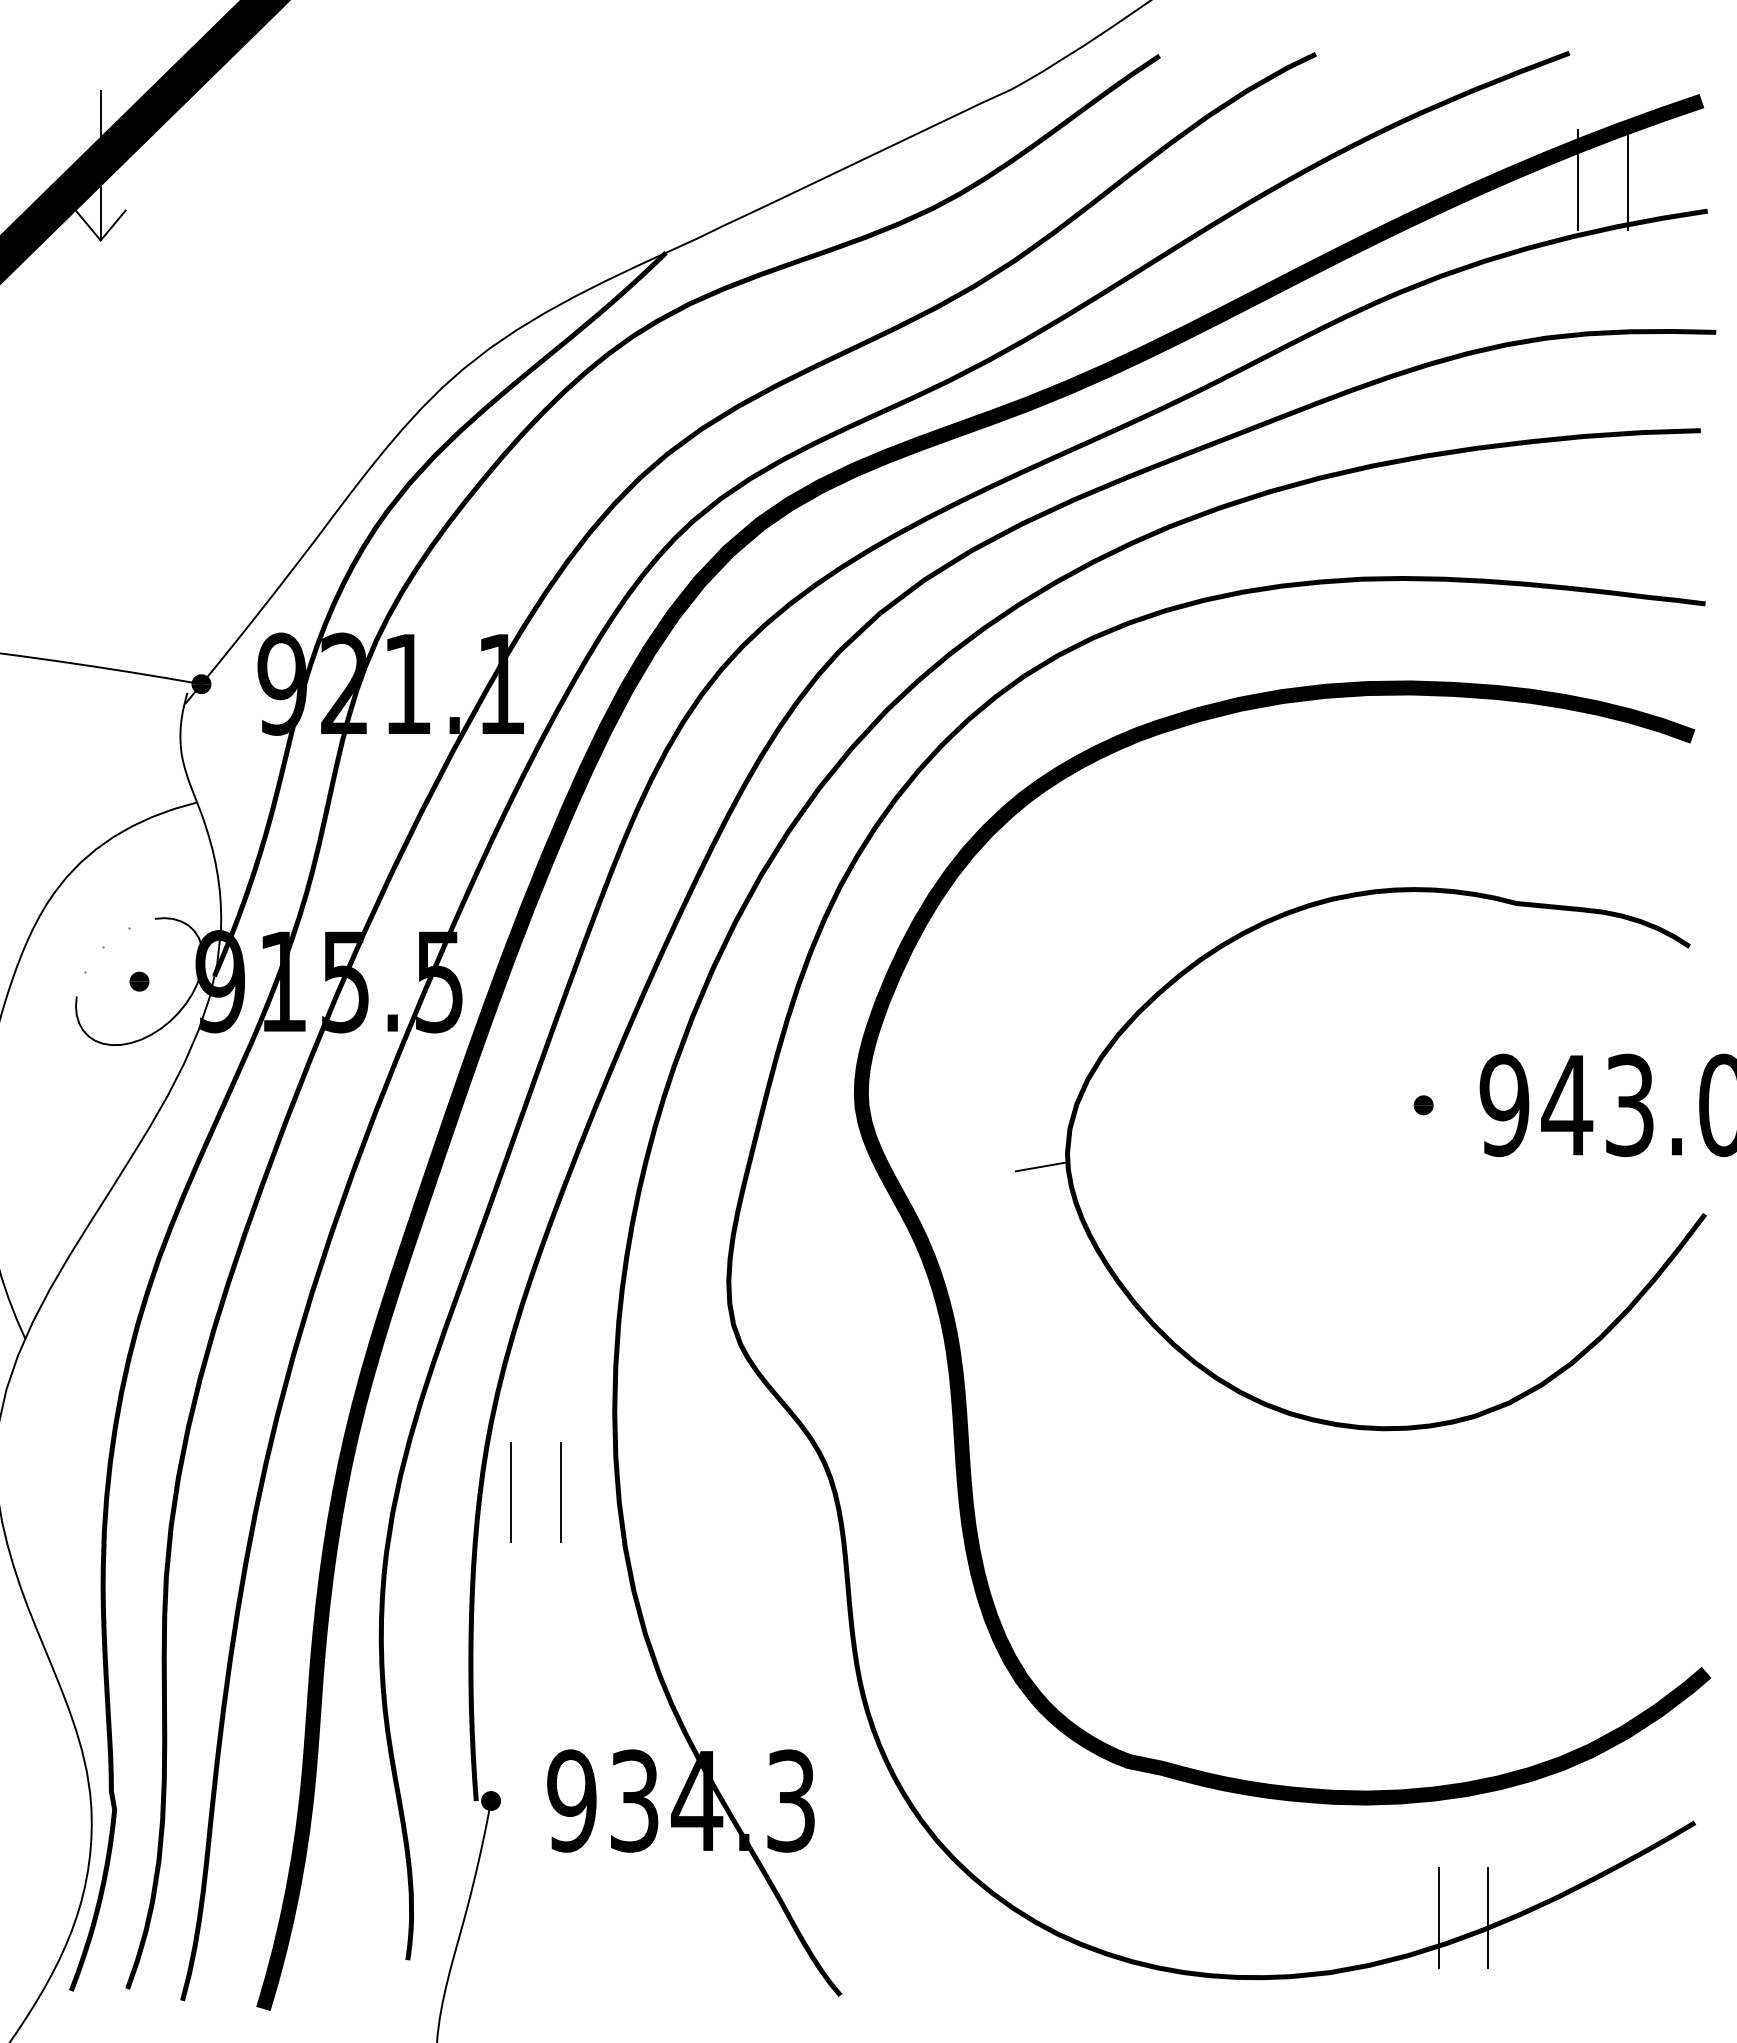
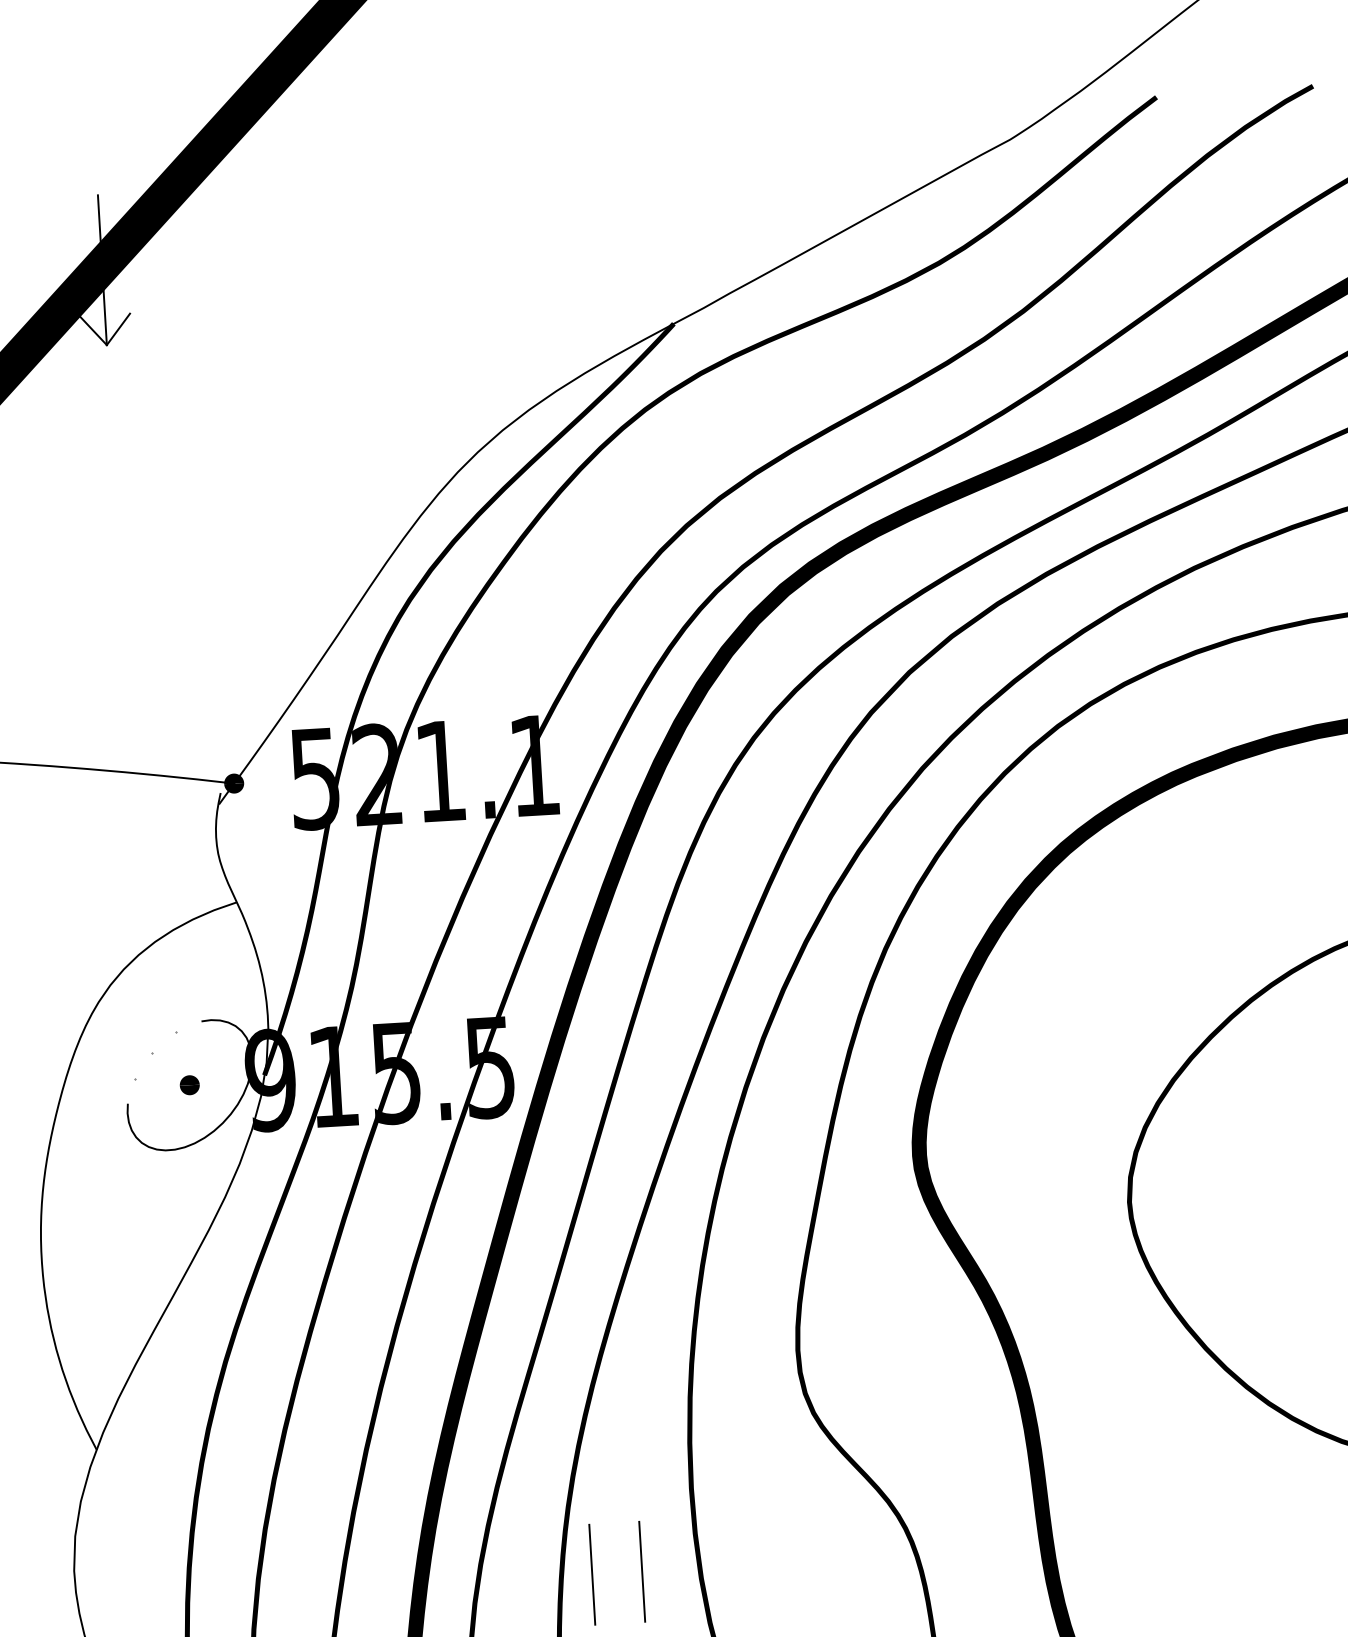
text: (281, 683) -> (314, 778), 921.1 -> 521.1
line: (1041, 1166) -> (1104, 1216), removed

